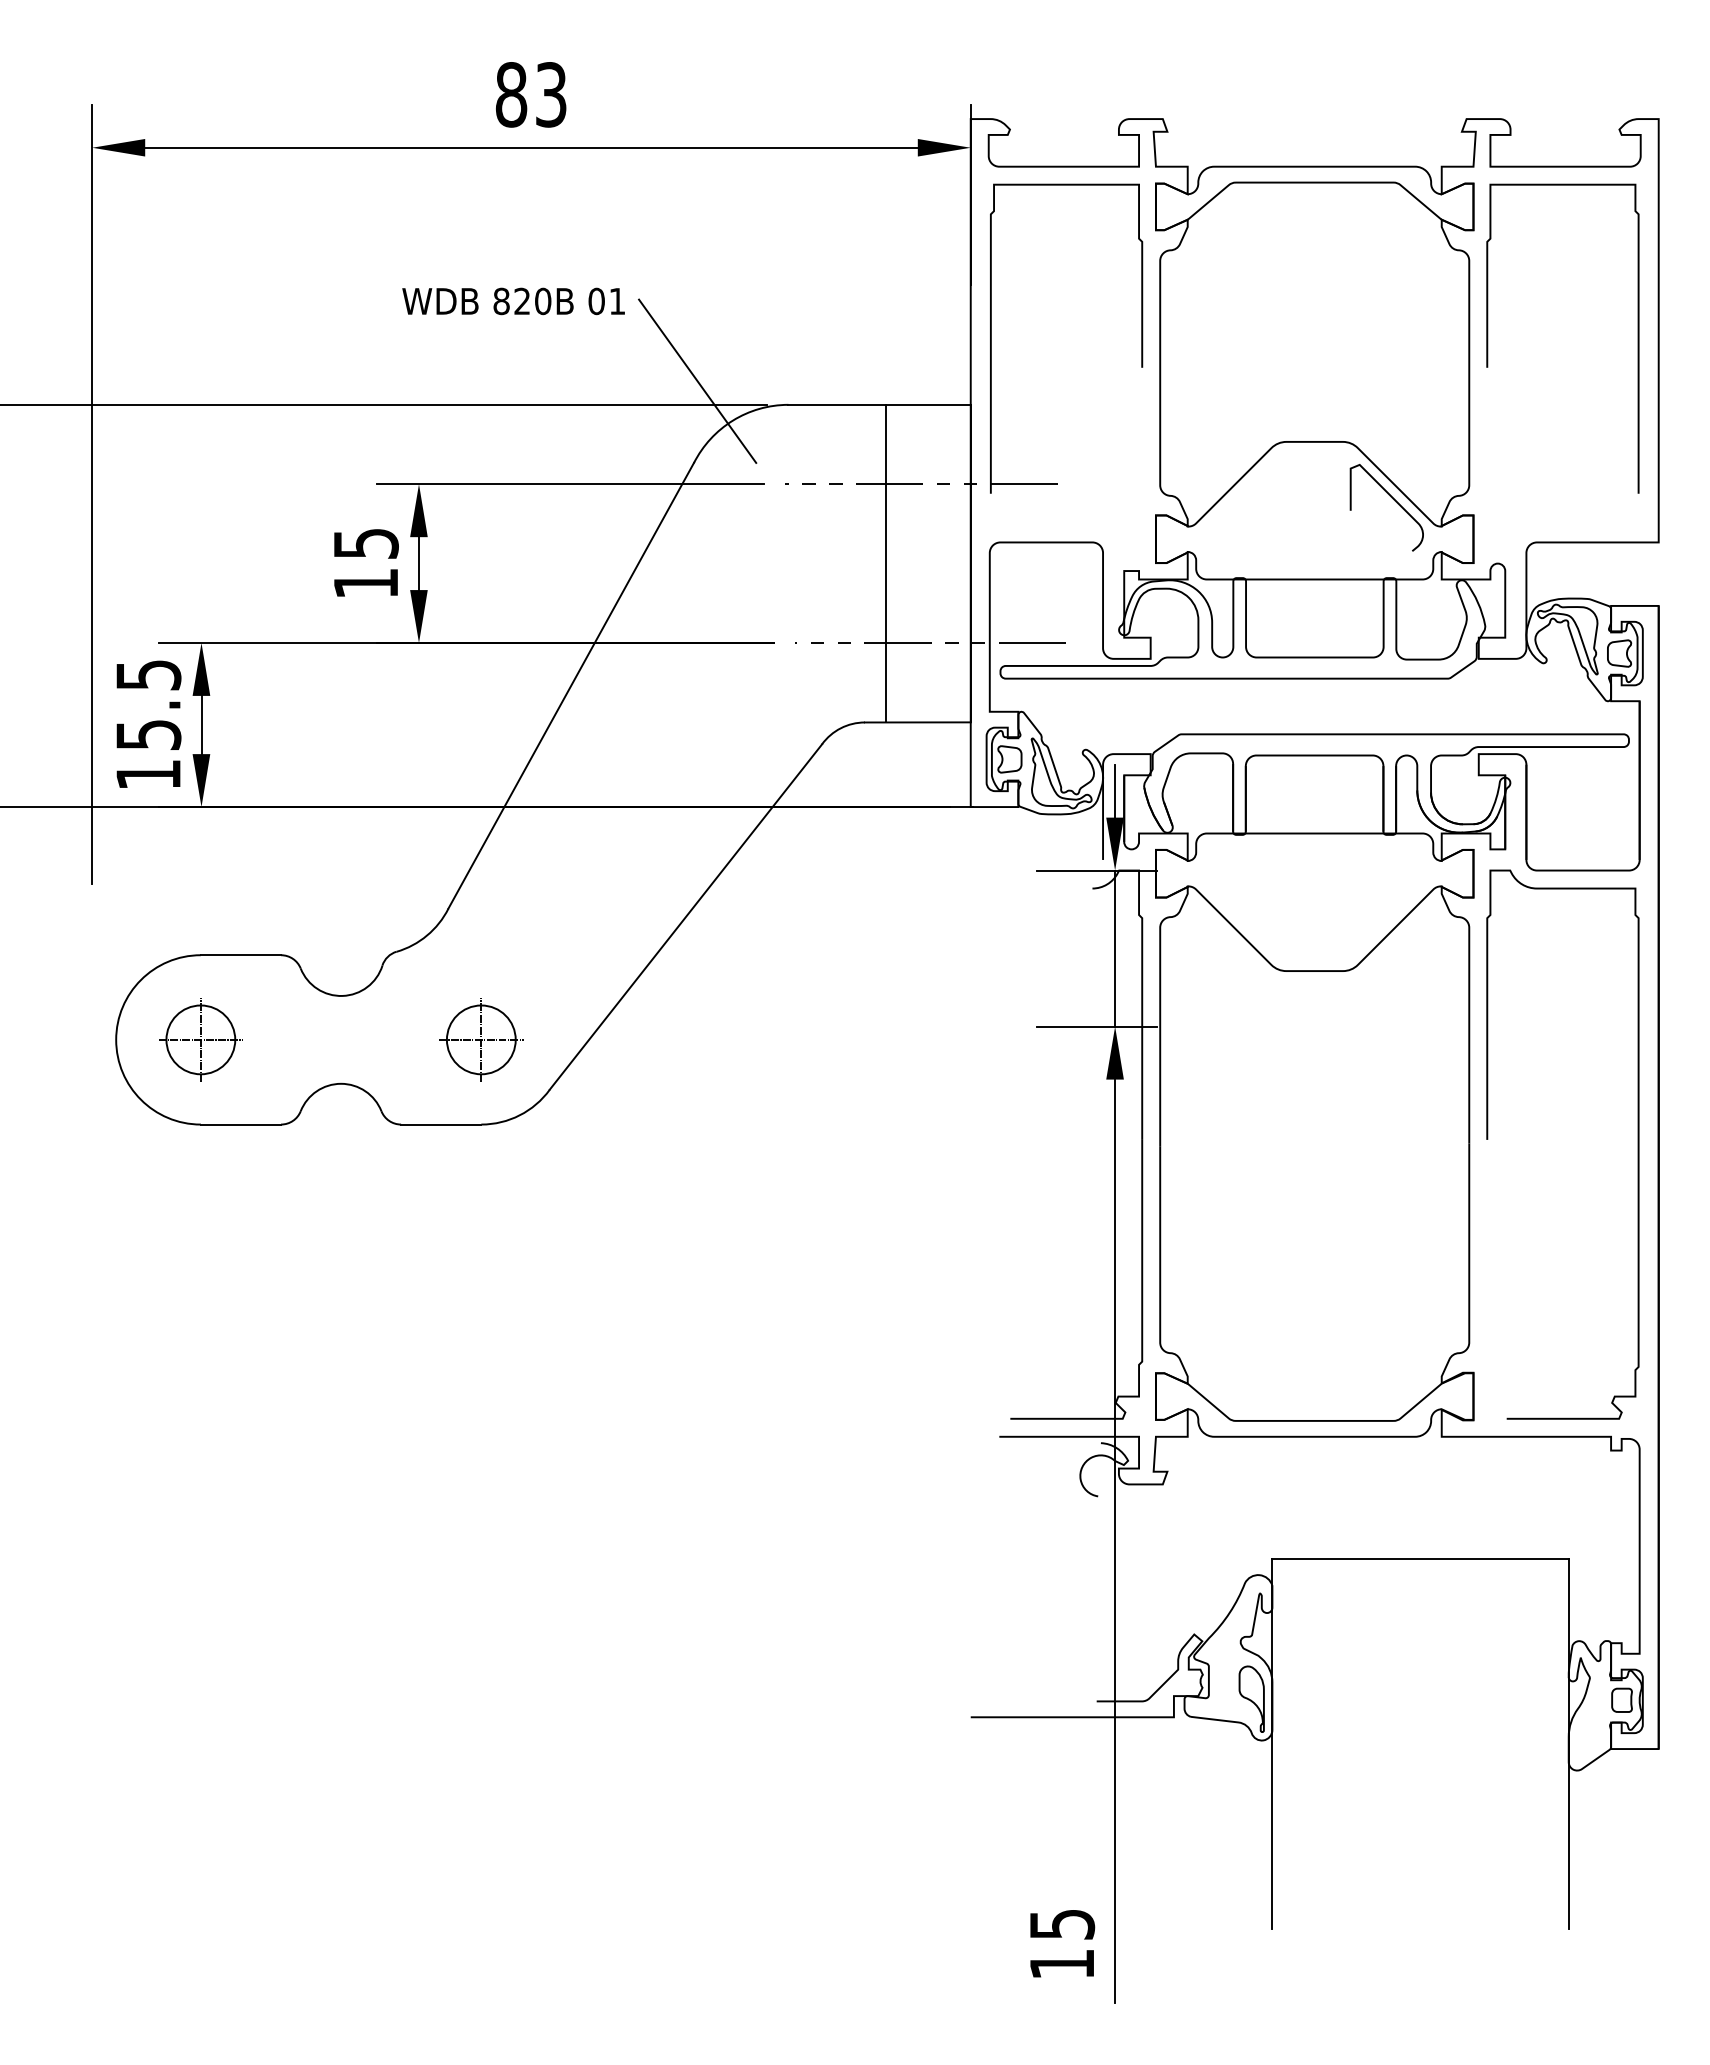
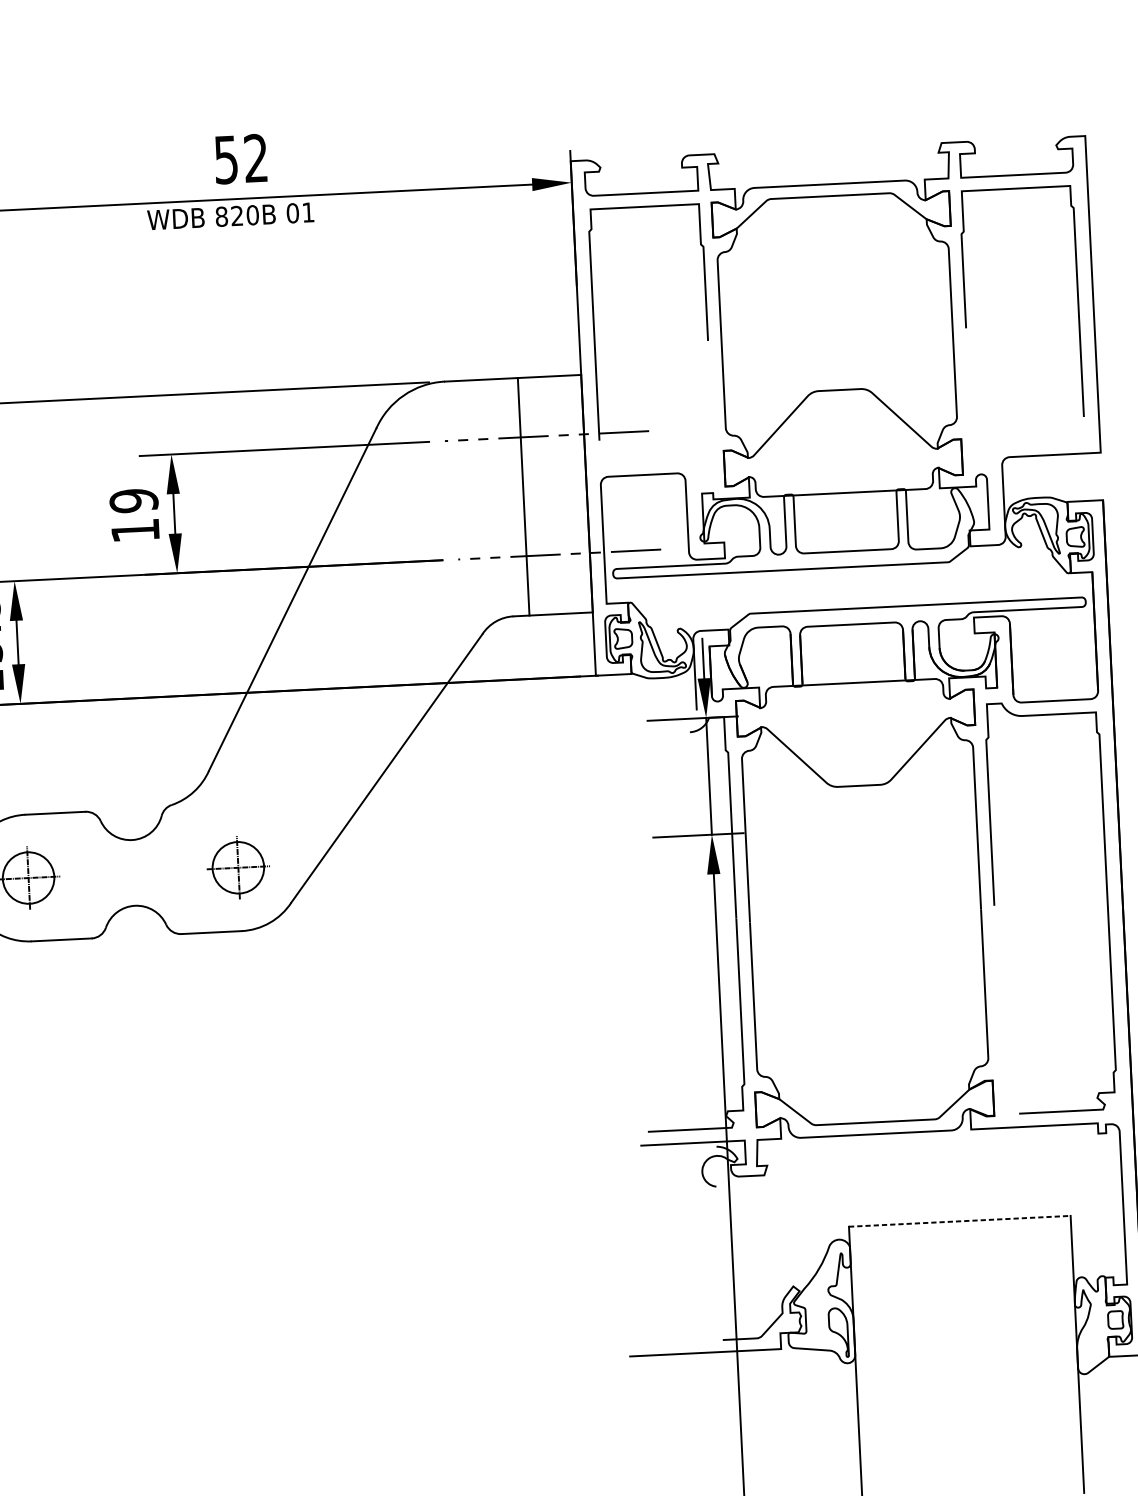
text: (530, 94) -> (240, 158), 83 -> 52
text: (513, 301) -> (230, 216), moved
line: (697, 380) -> (375, 366), removed
part: (1393, 500) -> (900, 431), removed
text: (365, 543) -> (133, 500), 15 -> 19
line: (1421, 1558) -> (960, 1221), solid -> dashed

